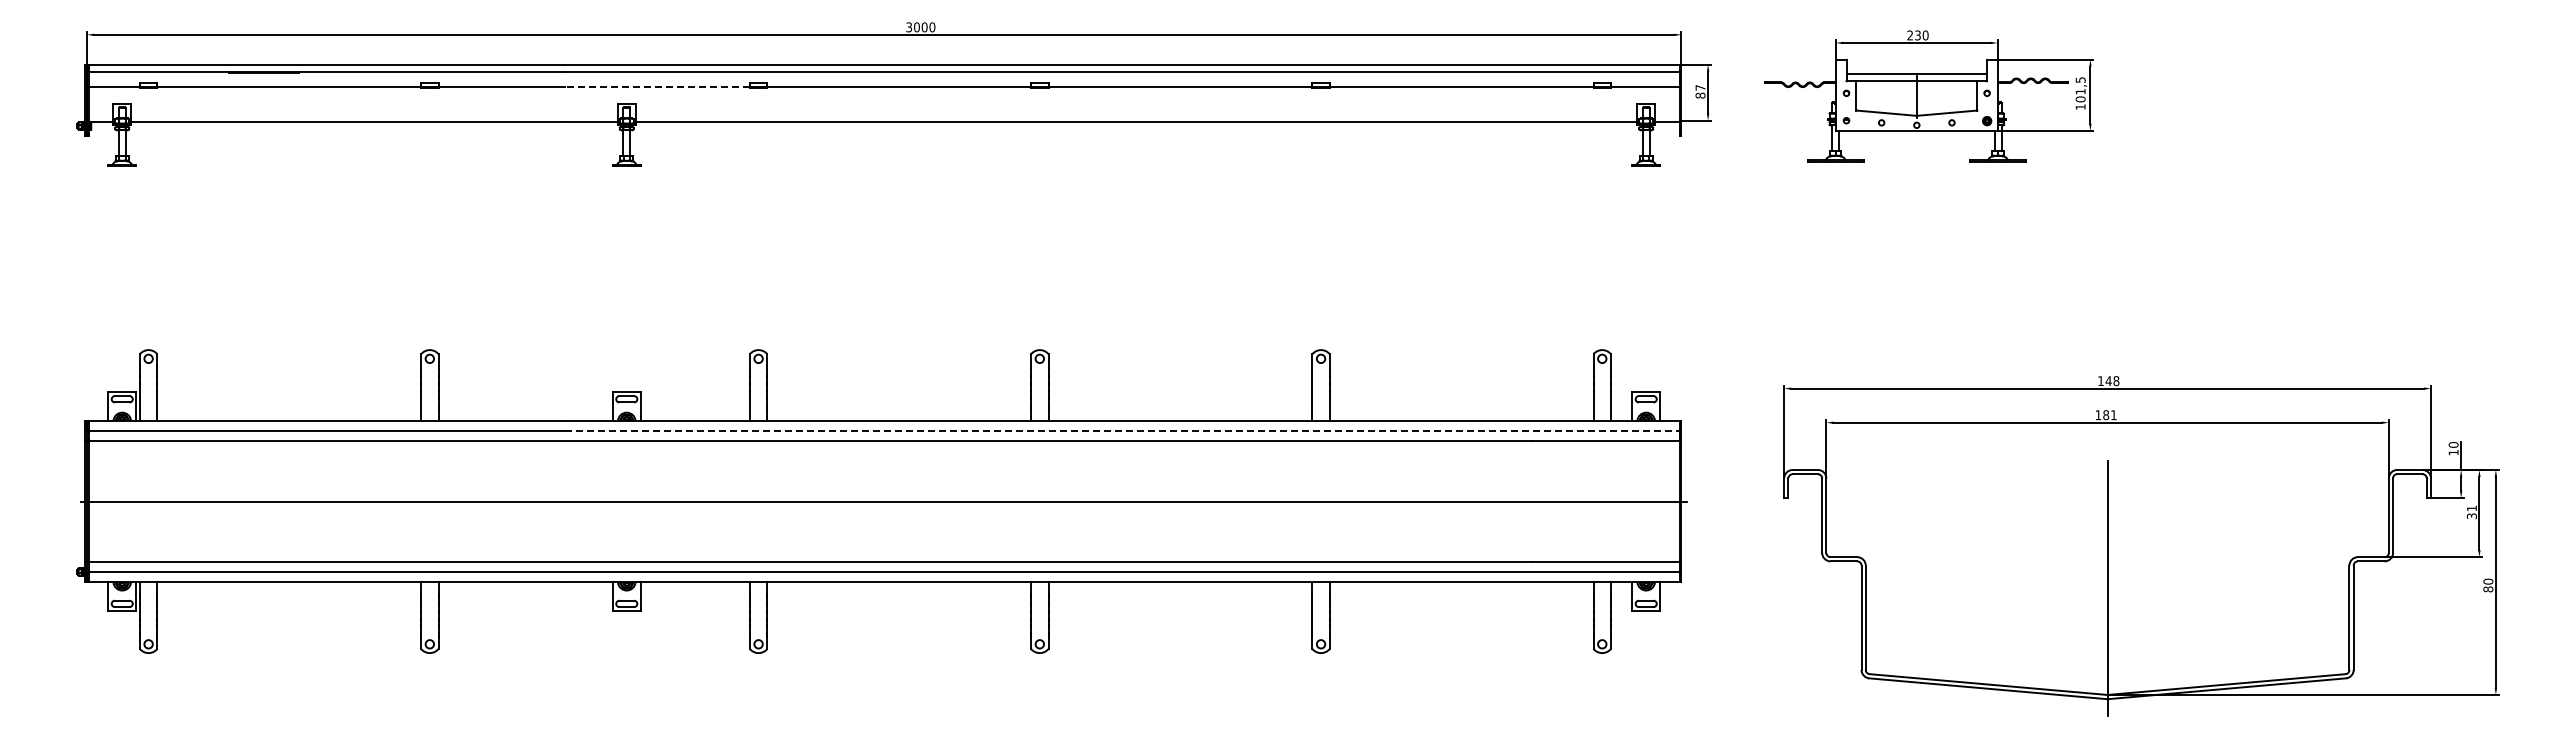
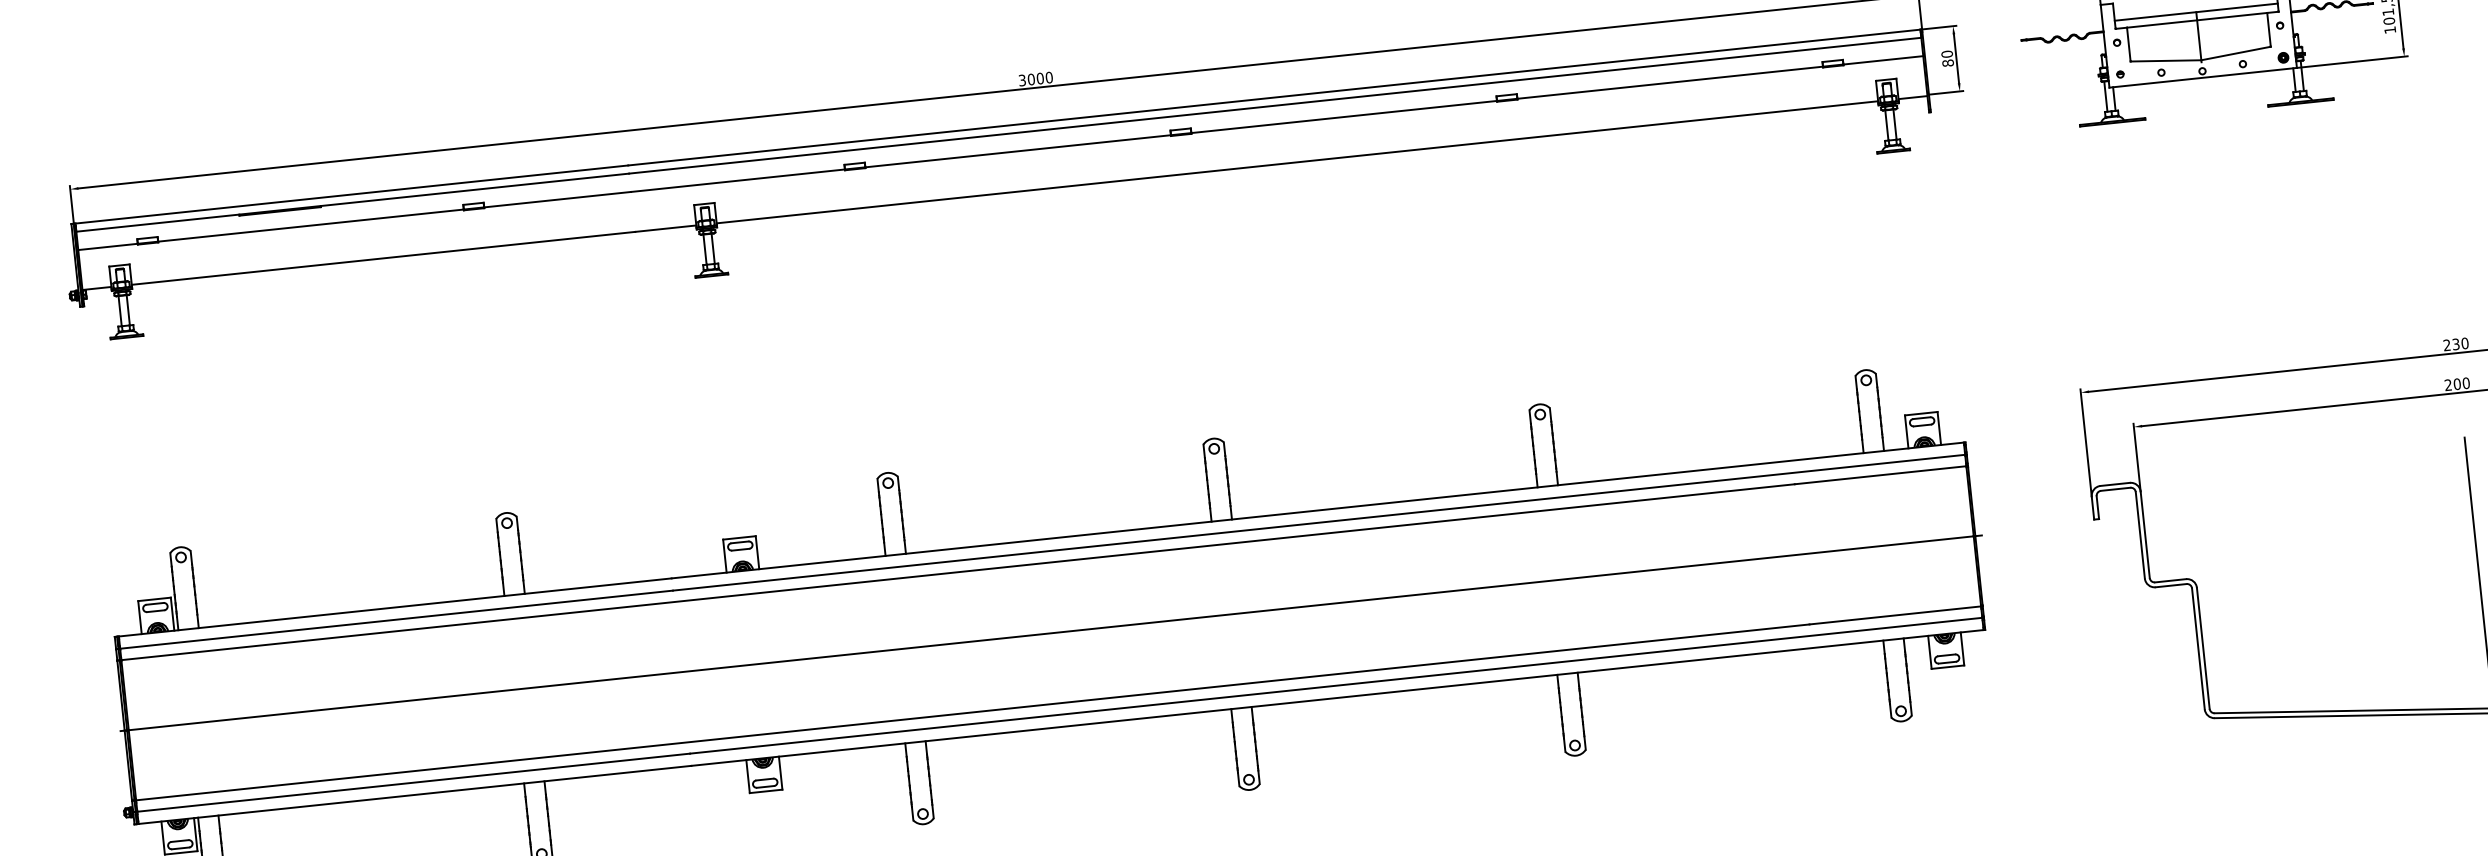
line: (657, 87) -> (737, 180), dashed -> solid
text: (1700, 87) -> (1947, 53), 87 -> 80
text: (2108, 381) -> (2455, 344), 148 -> 230
text: (2105, 415) -> (2456, 384), 181 -> 200
line: (1123, 431) -> (1320, 522), dashed -> solid

